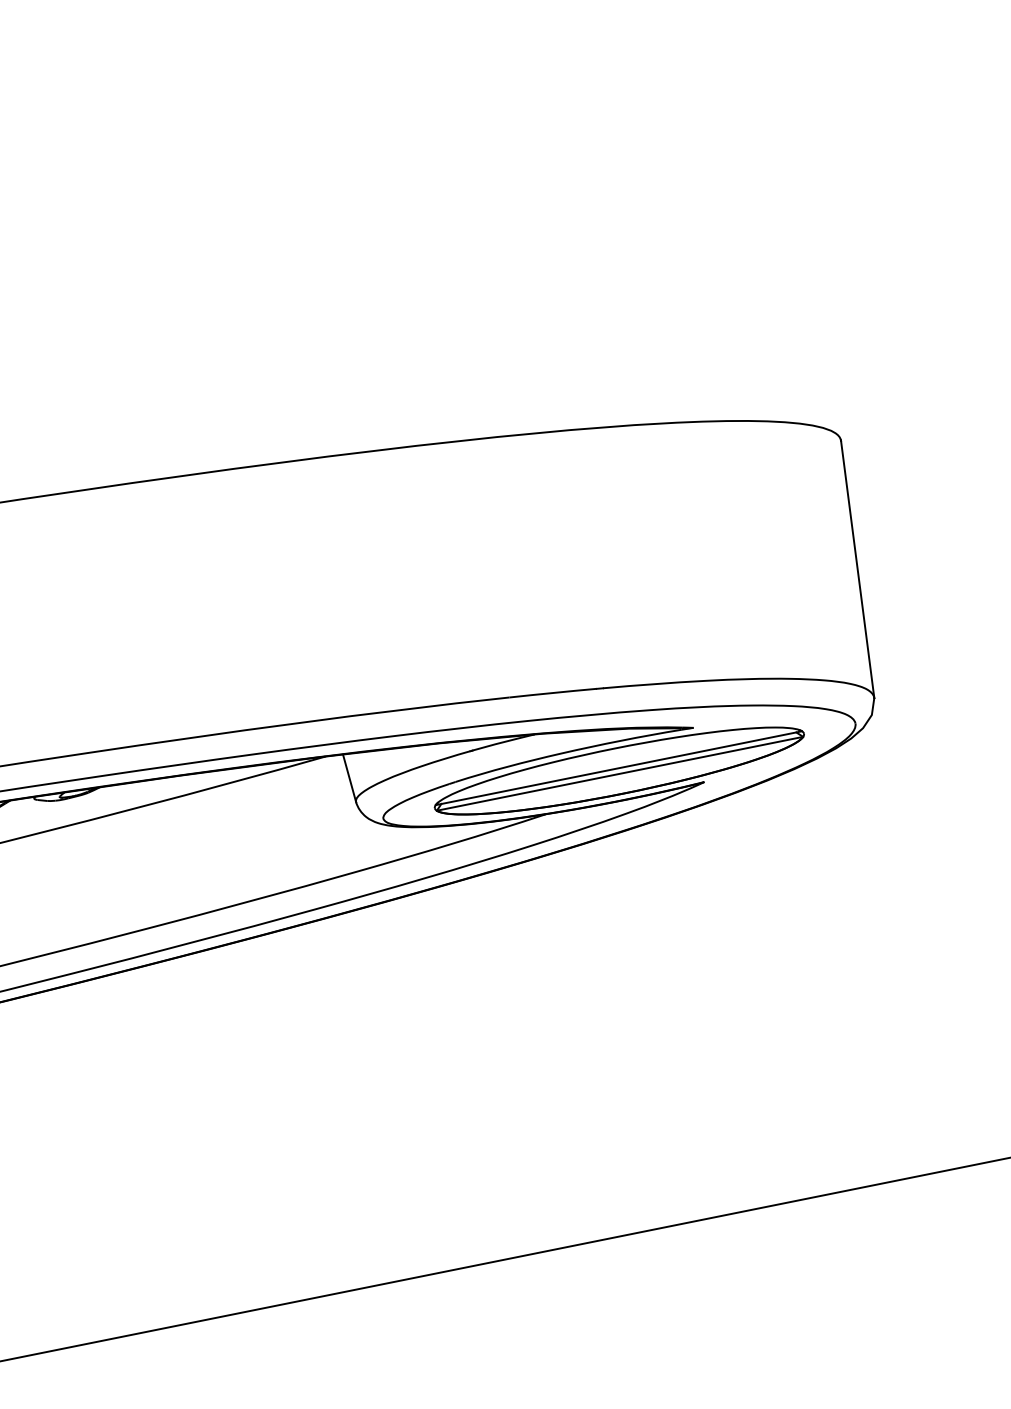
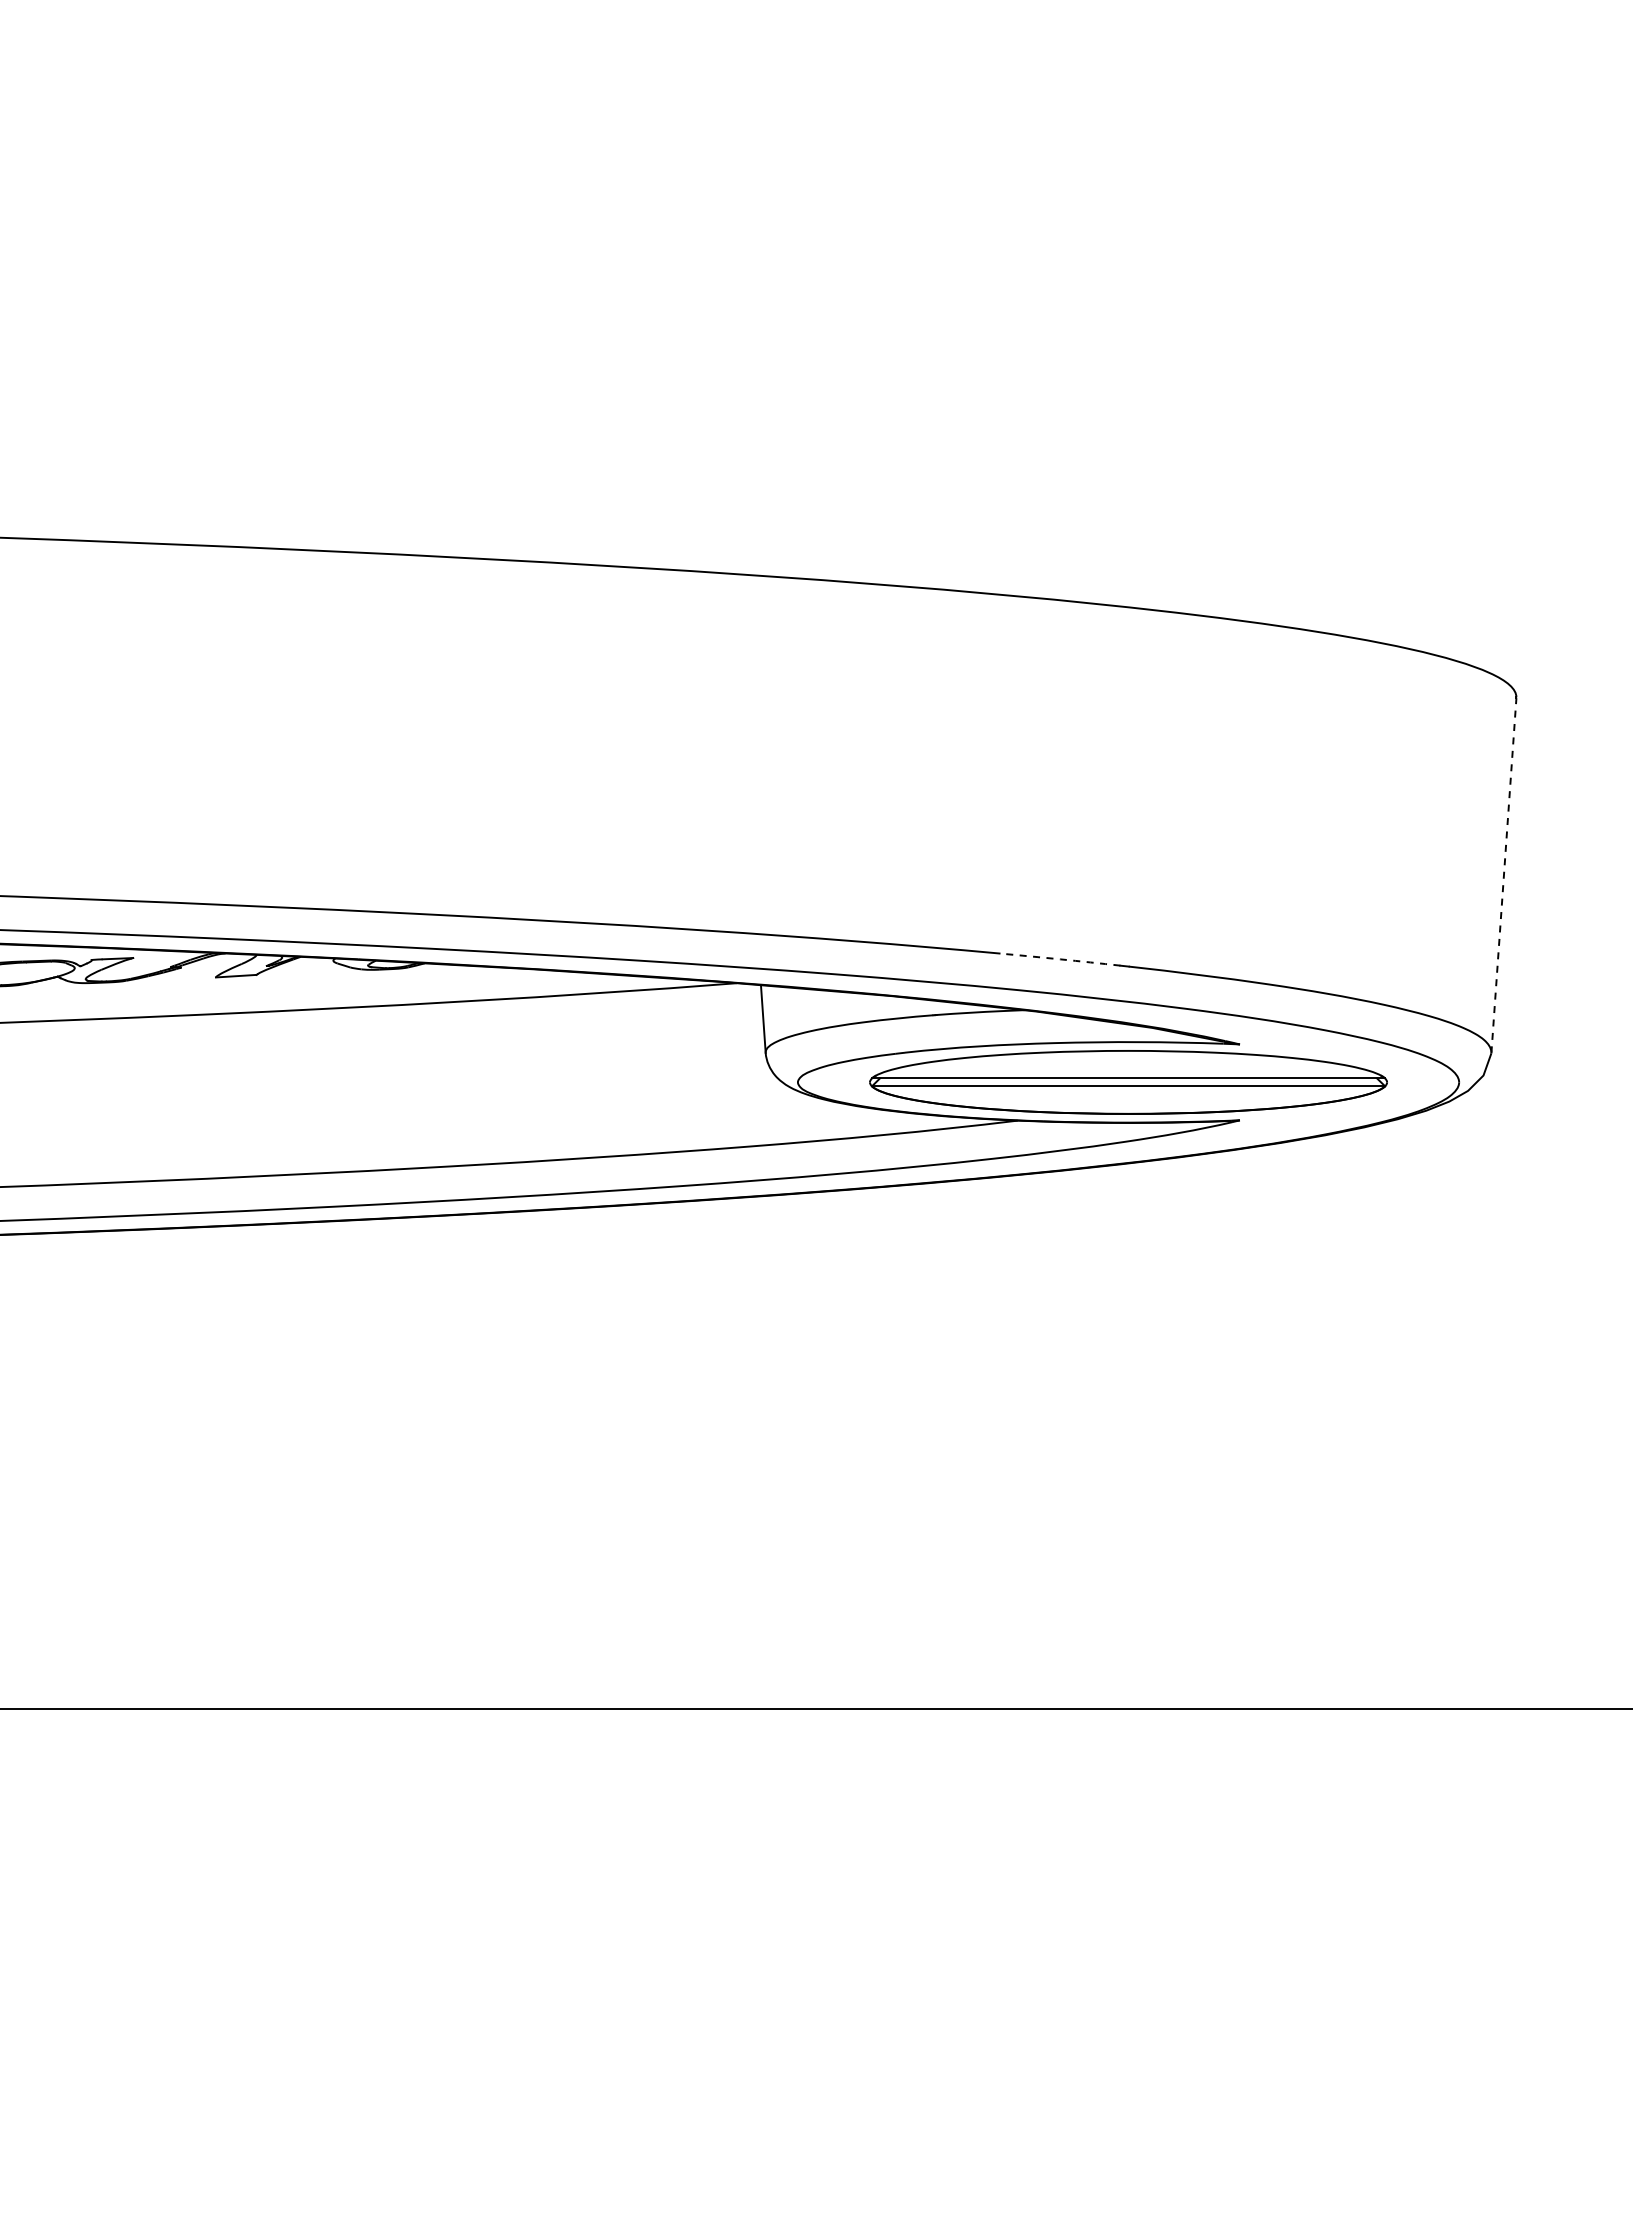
line: (857, 569) -> (1503, 875), solid -> dashed
arc: (553, 693) -> (1060, 959), solid -> dashed

